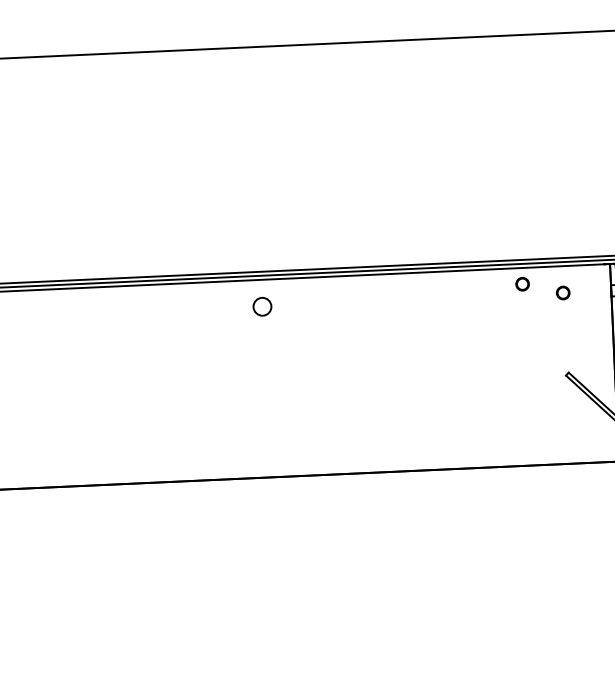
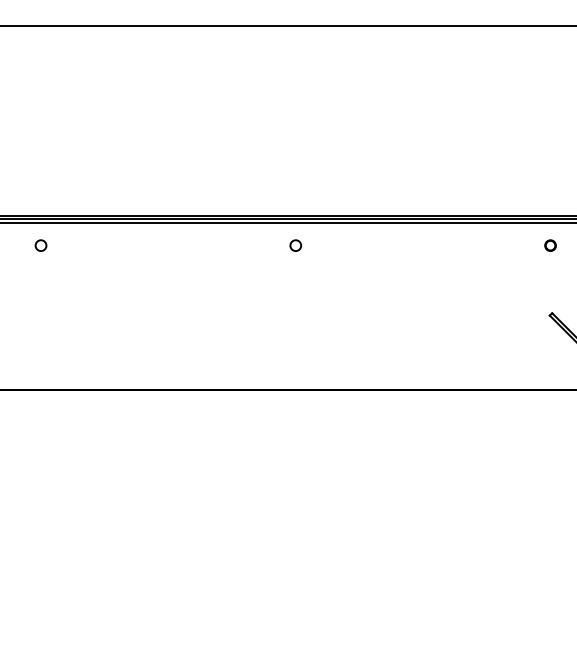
circle: (522, 284) -> (516, 236), removed
circle: (262, 306) -> (295, 245), size x0.71

